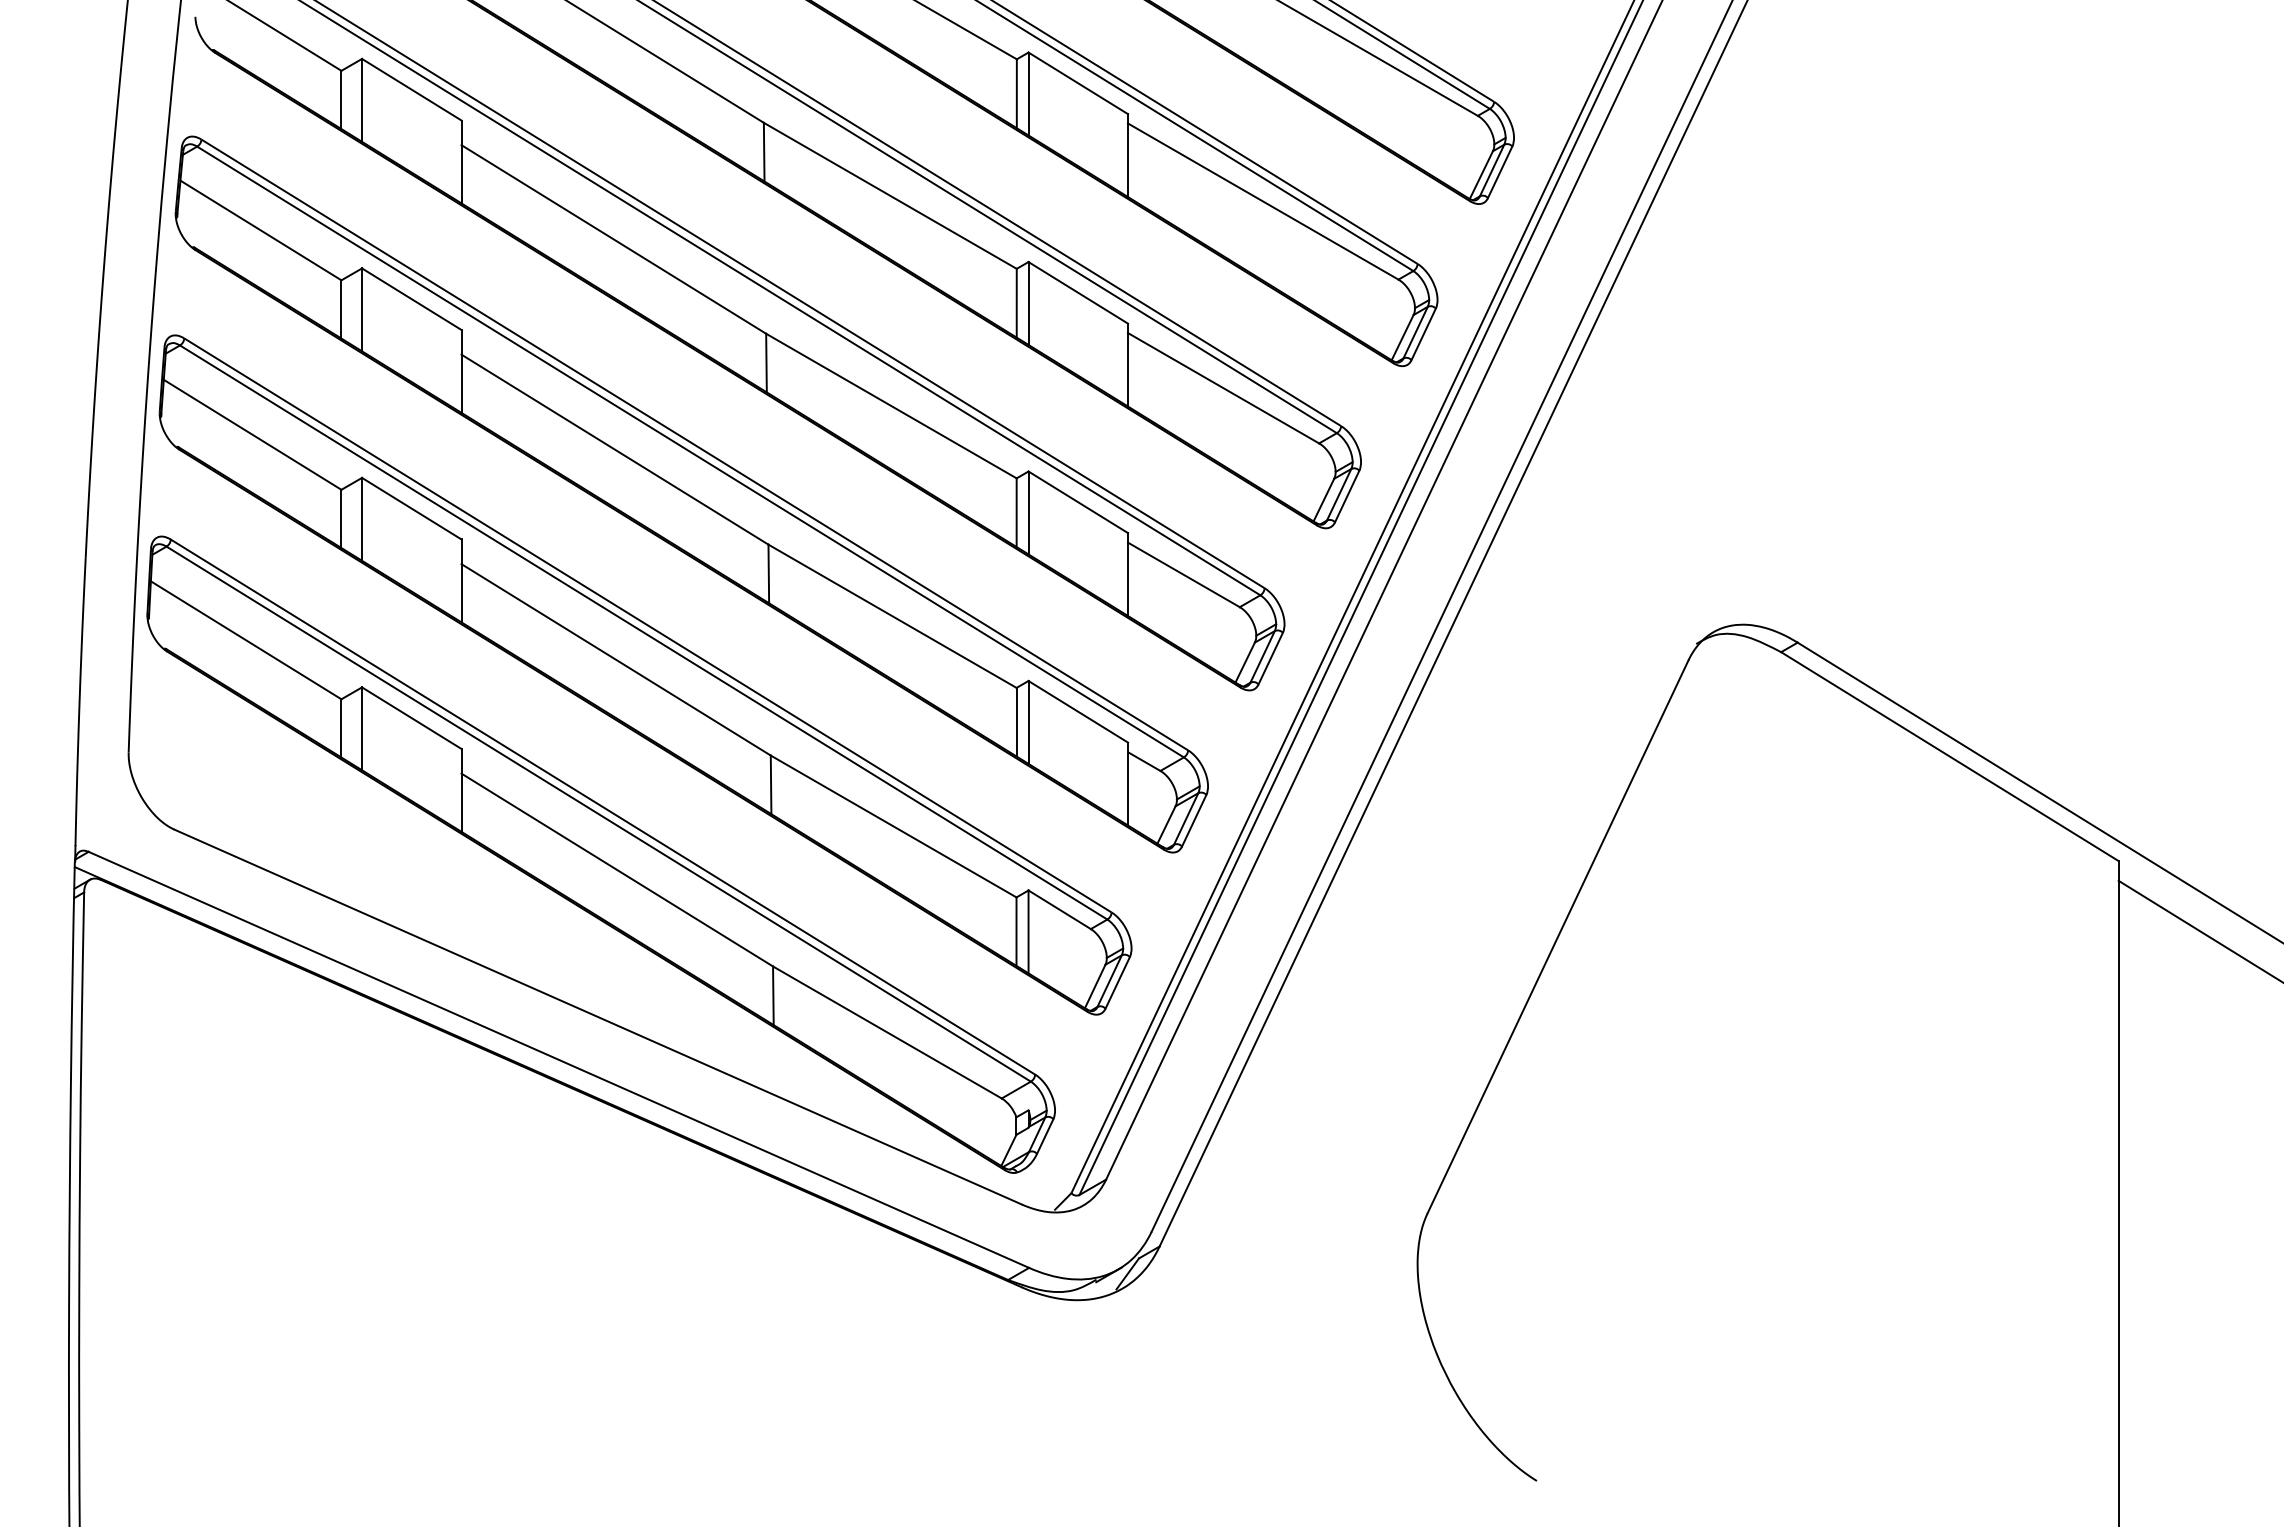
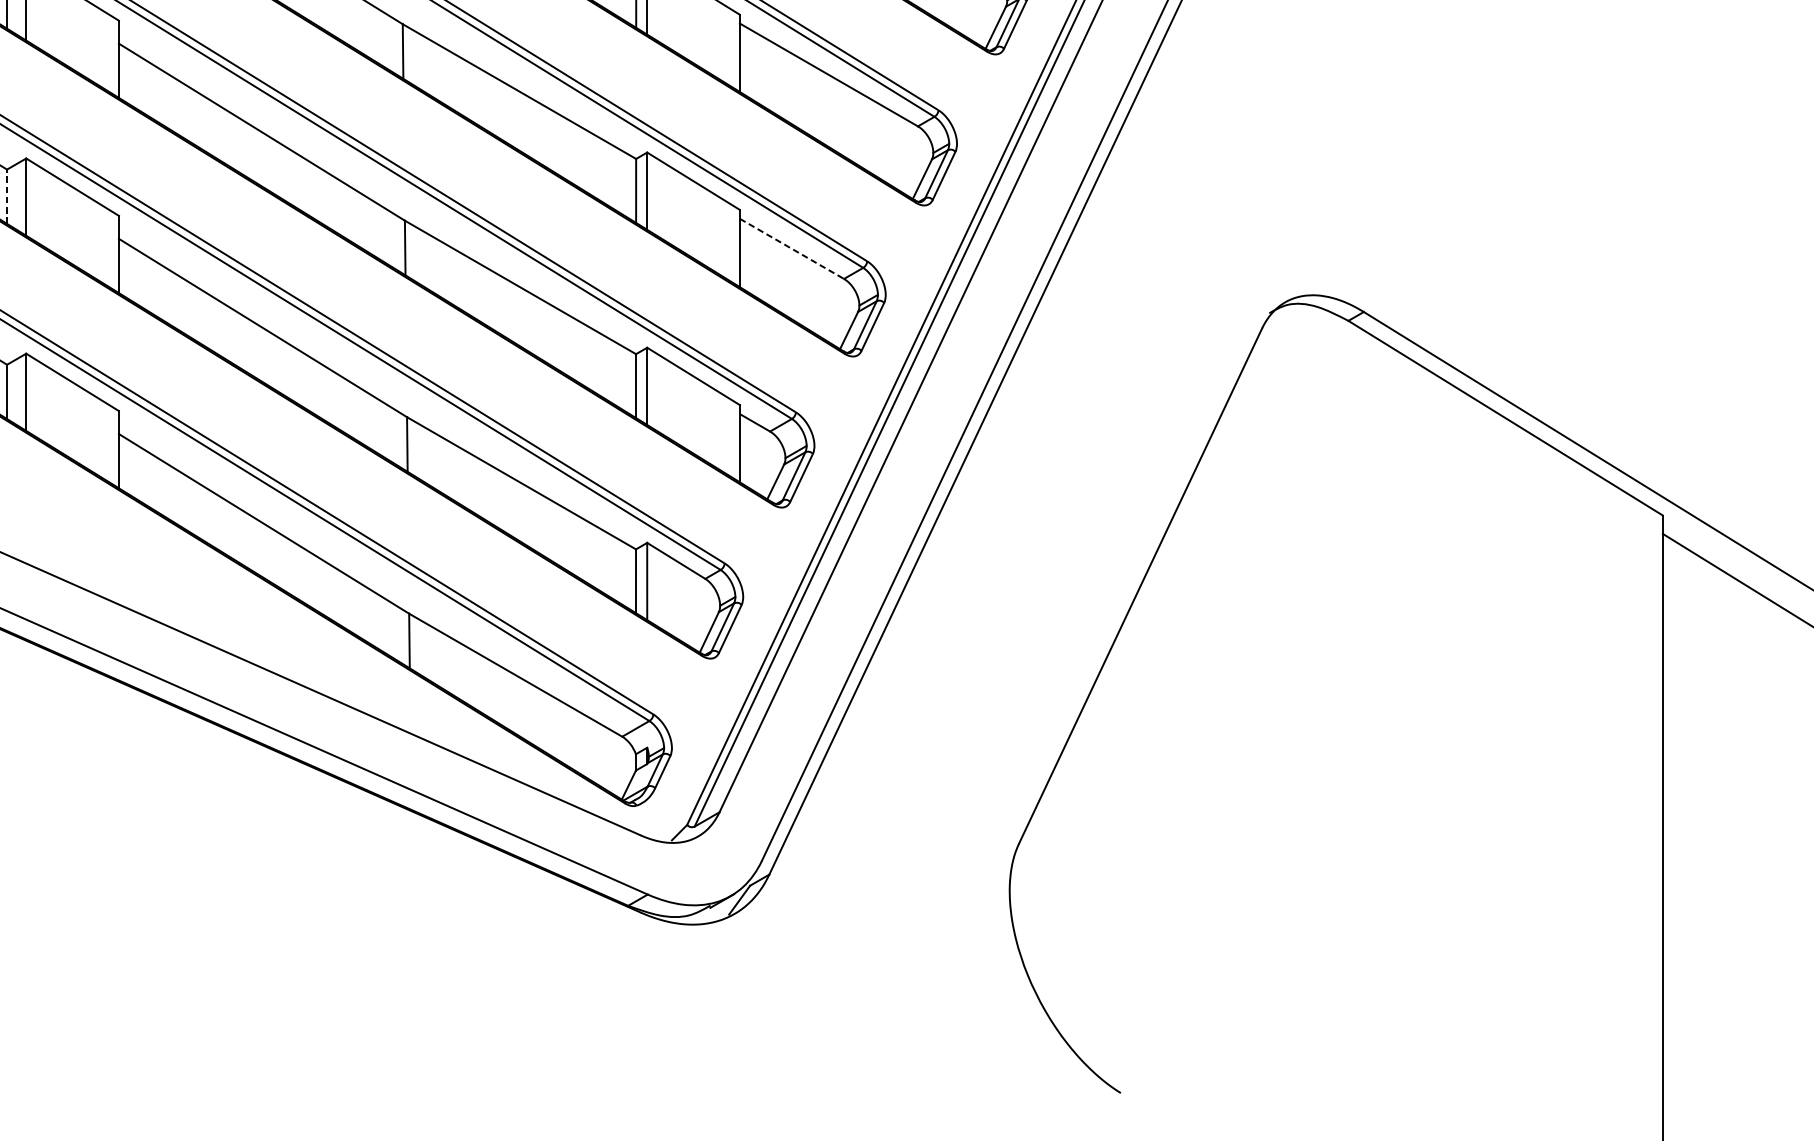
line: (341, 518) -> (7, 196), solid -> dashed
line: (1183, 574) -> (791, 248), solid -> dashed

